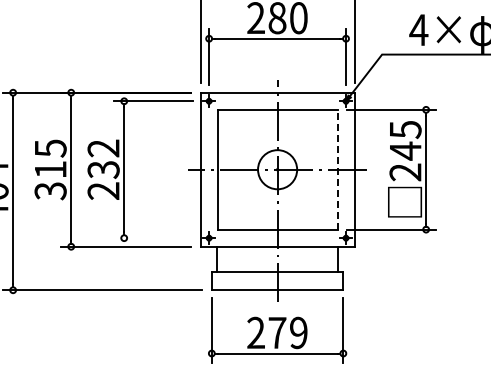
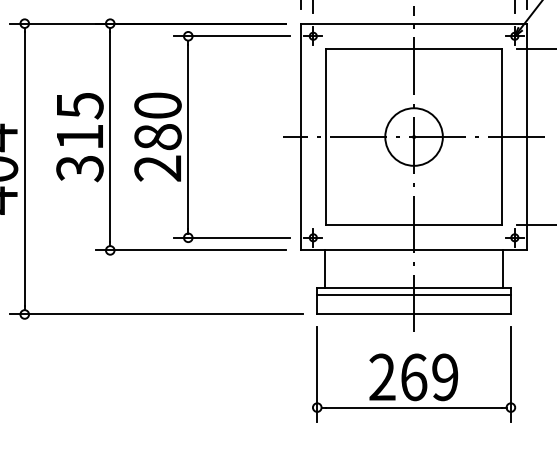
text: (103, 159) -> (157, 121), 232 -> 280
line: (337, 169) -> (502, 136), dashed -> solid
line: (153, 238) -> (231, 238), added
line: (277, 277) -> (413, 295), added
text: (277, 332) -> (413, 376), 279 -> 269

